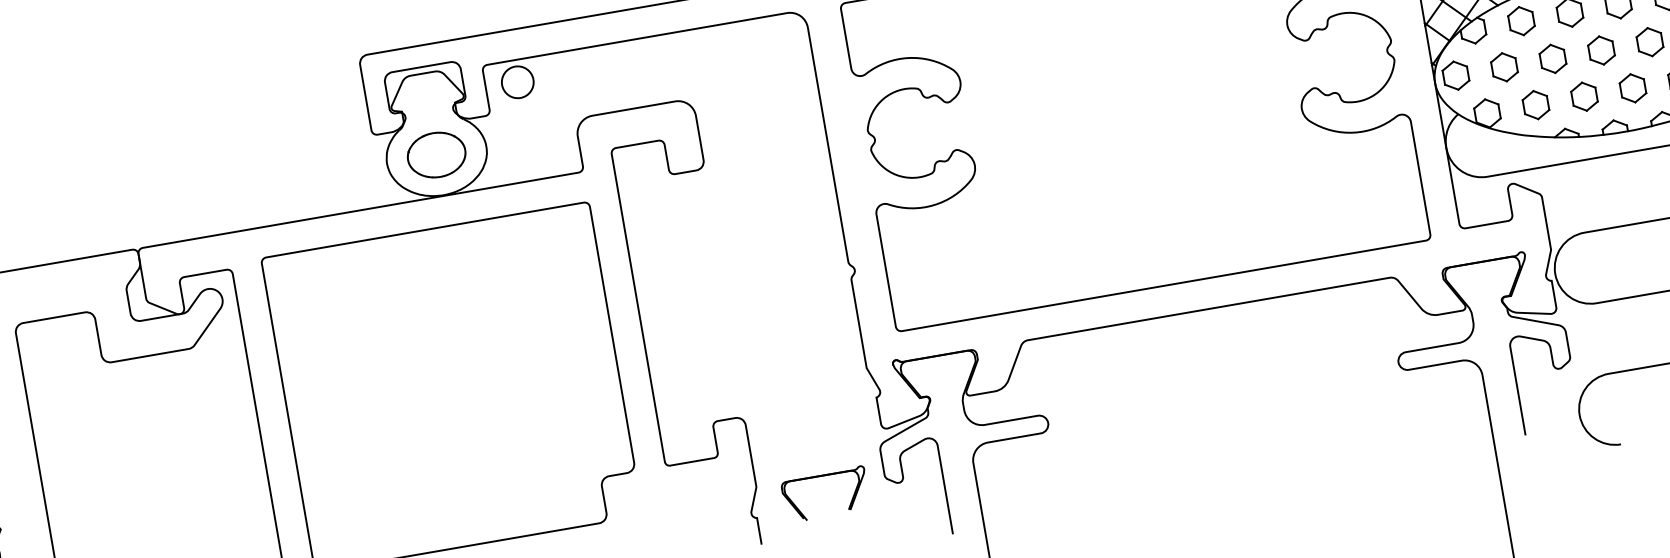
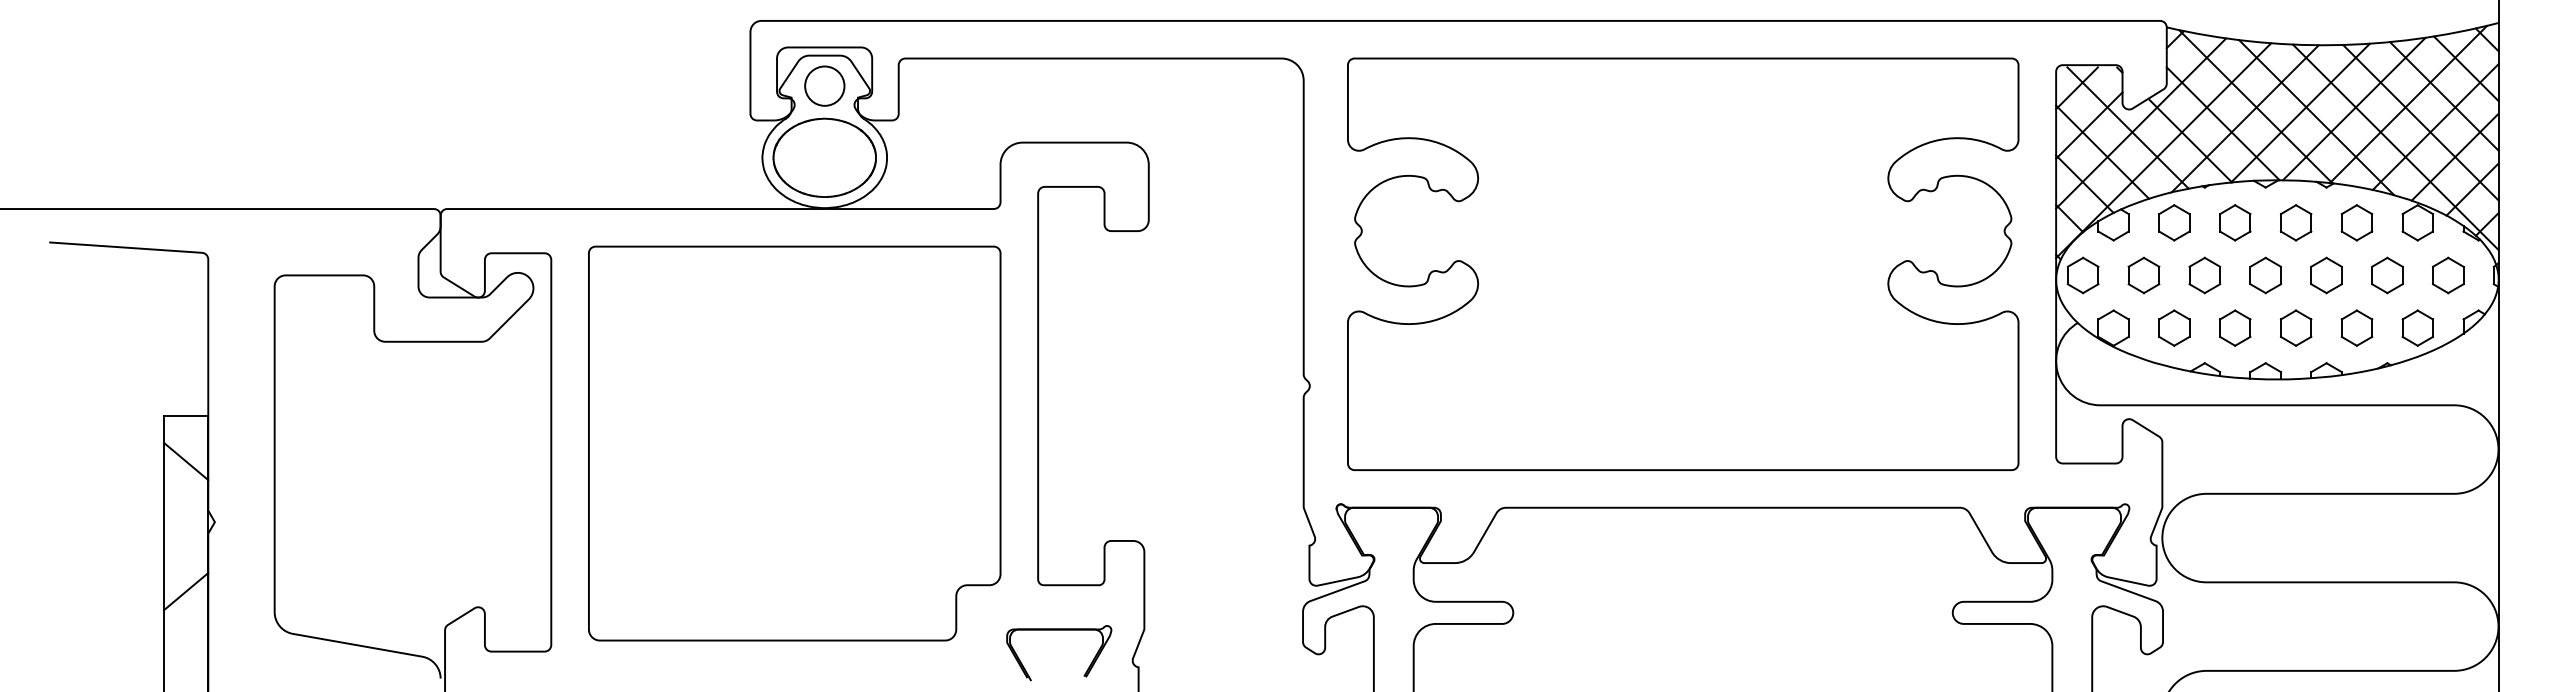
circle: (517, 81) -> (824, 85), moved
part: (436, 154) -> (824, 157), size x1.43
part: (822, 476) -> (1059, 630), moved

